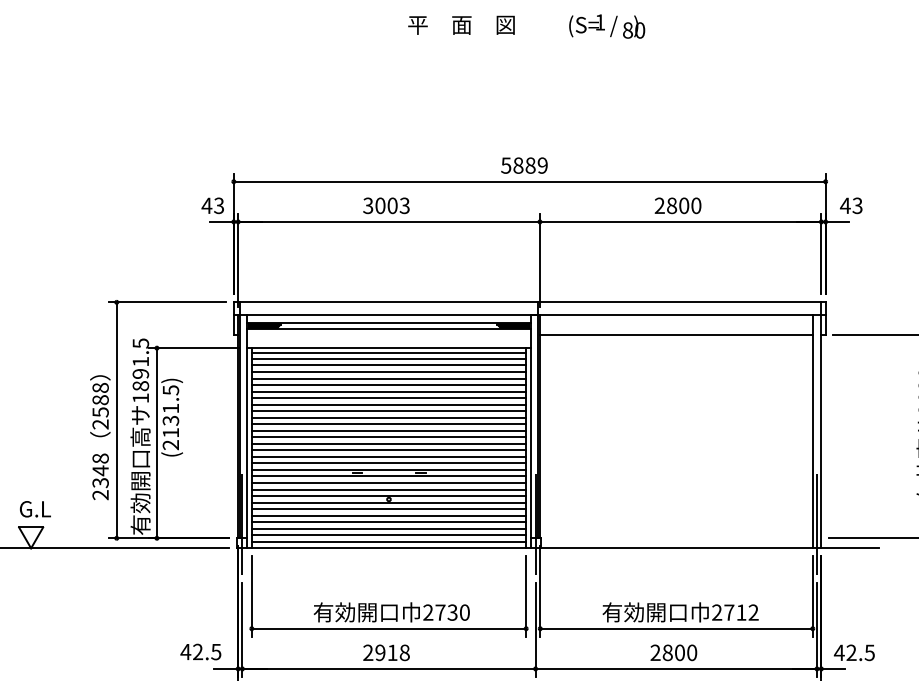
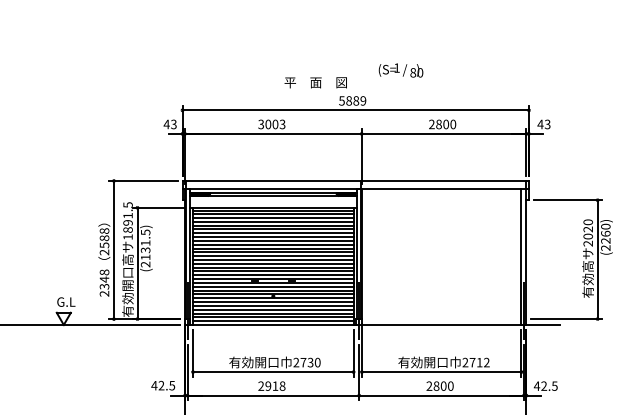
text: (461, 24) -> (315, 82), moved
text: (606, 26) -> (400, 70), moved
line: (676, 335) -> (441, 200), removed

